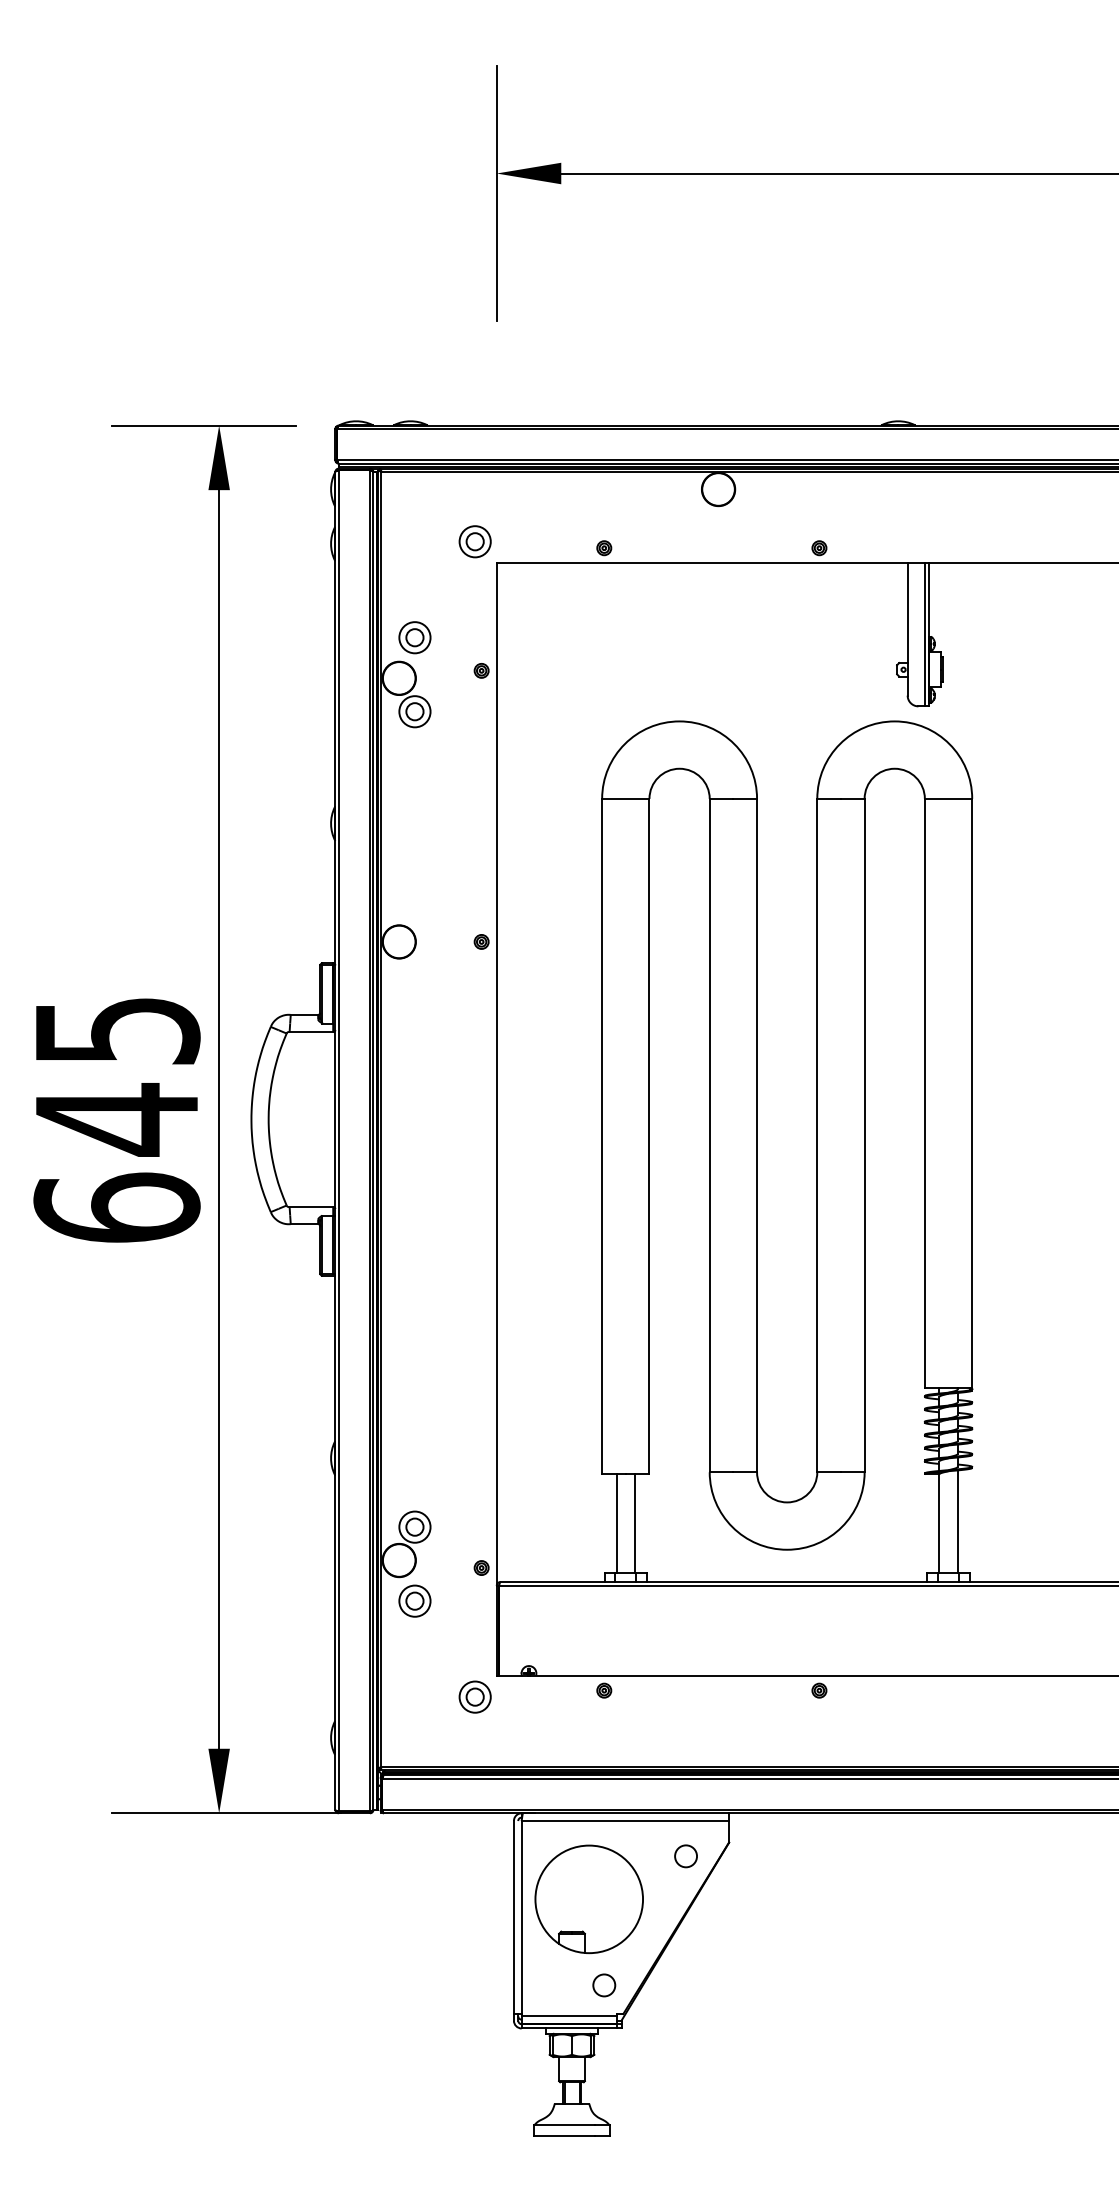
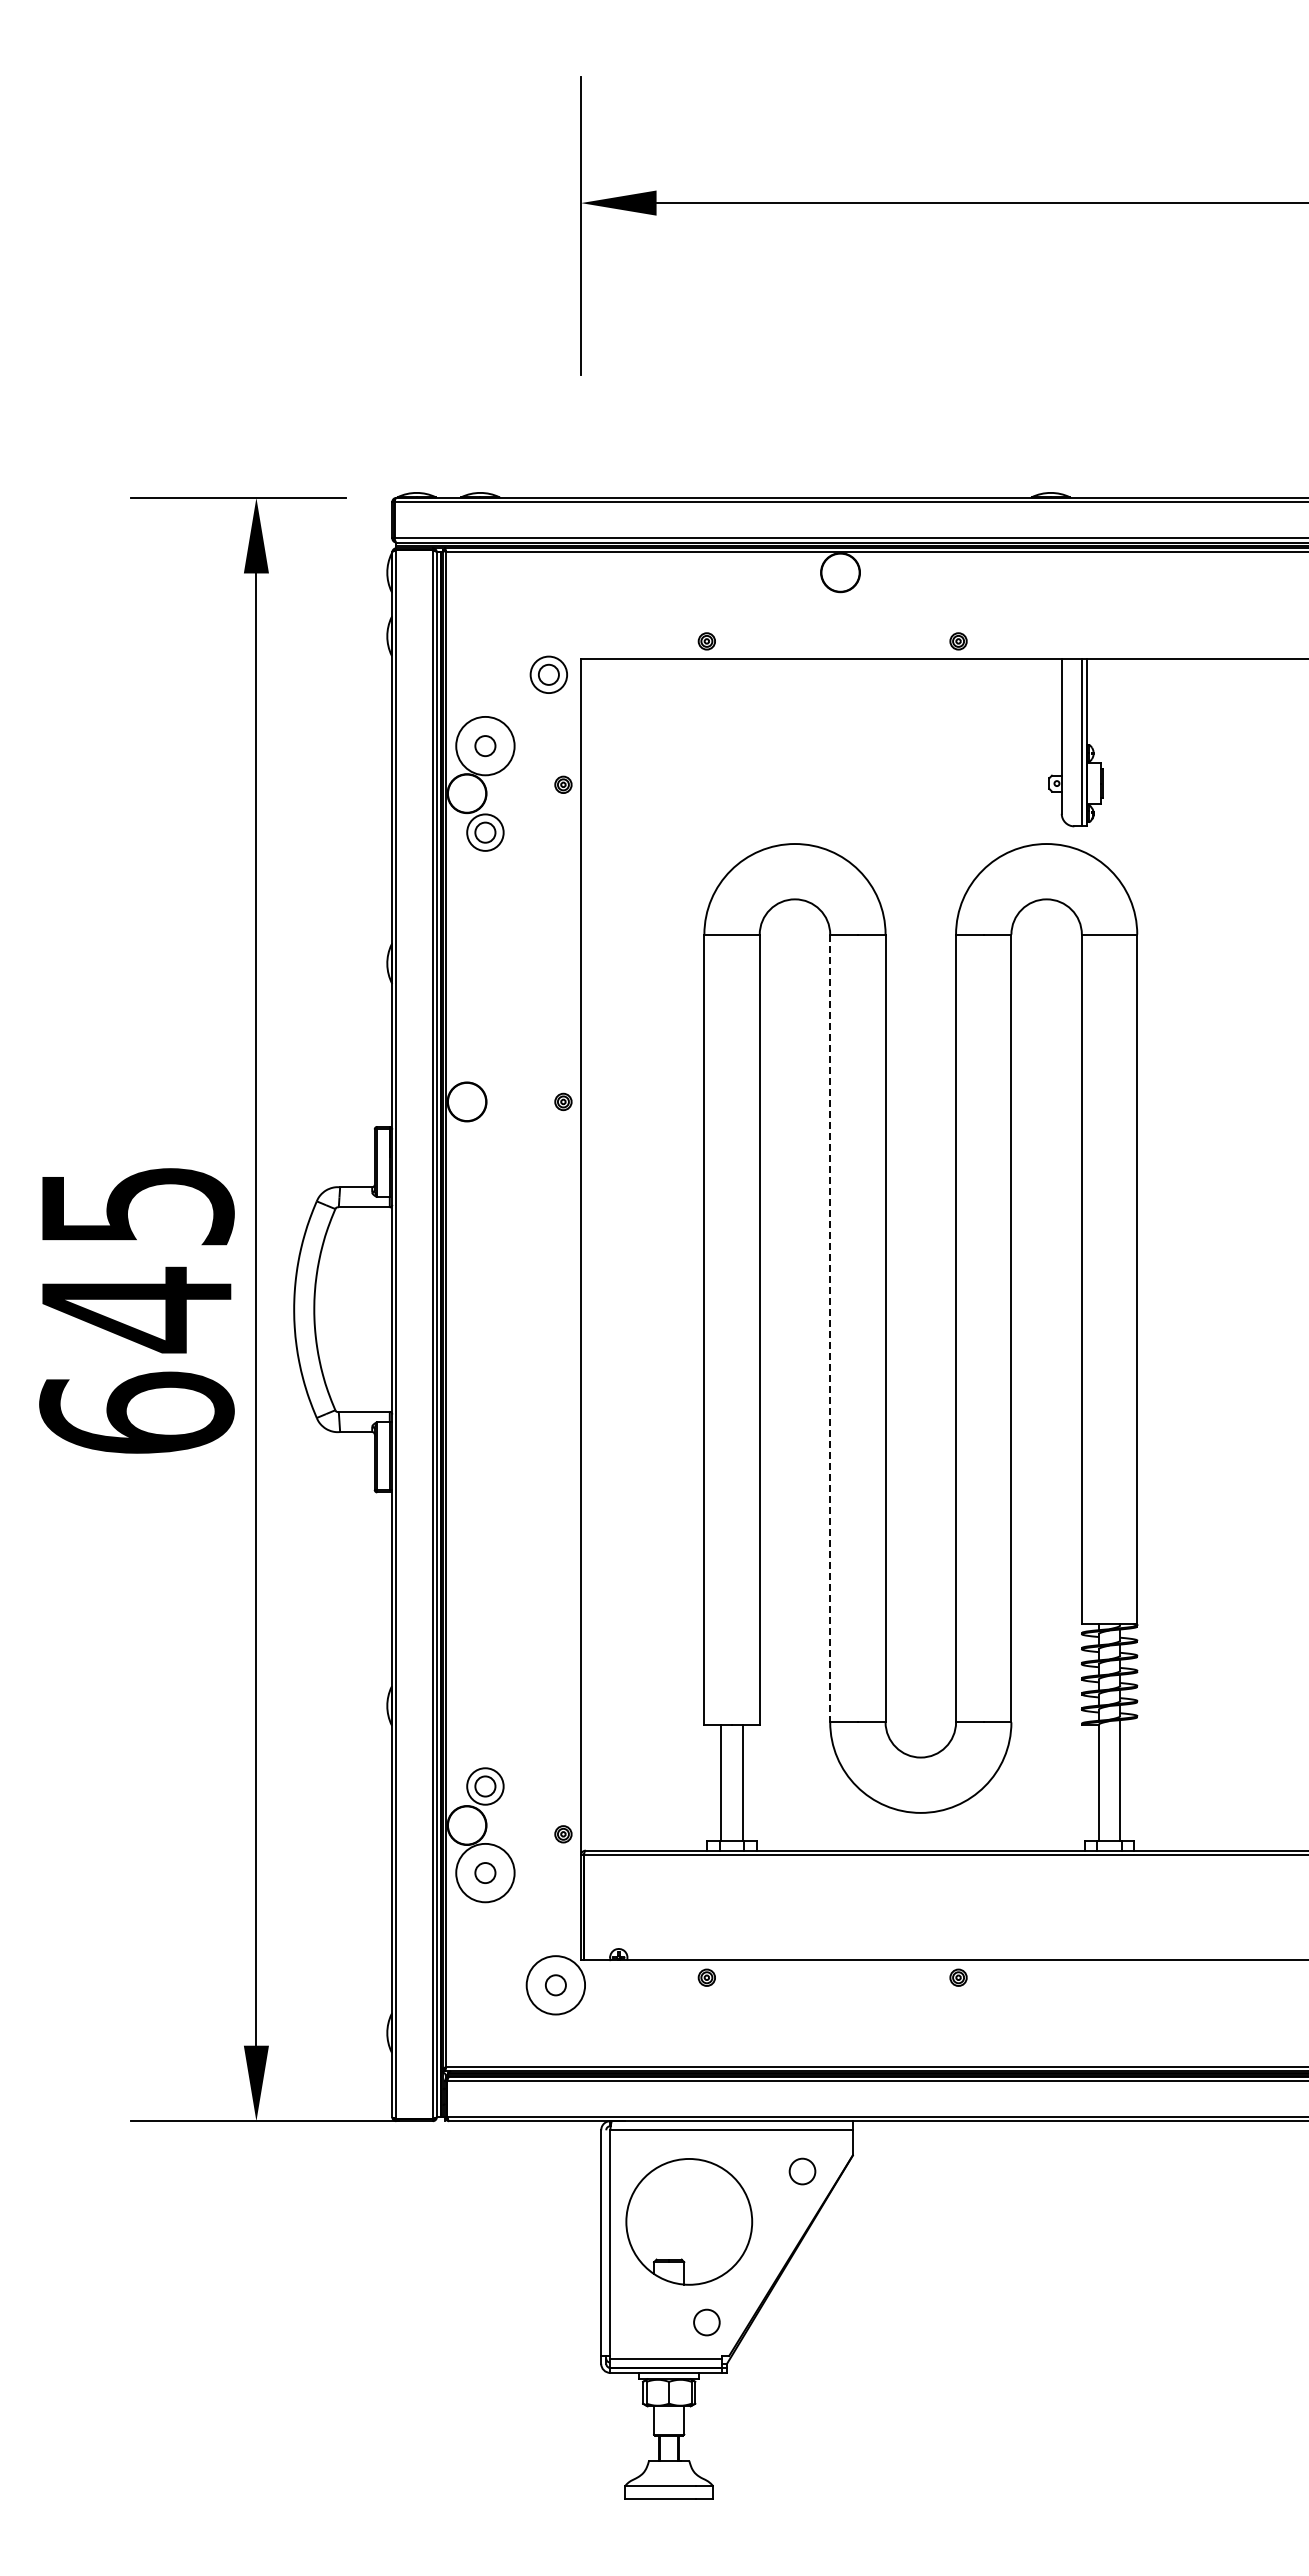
part: (474, 541) -> (548, 674), moved
circle: (415, 637) -> (485, 745), size x1.6
line: (709, 1135) -> (830, 1328), solid -> dashed
circle: (415, 1600) -> (485, 1872), size x1.6
circle: (474, 1697) -> (555, 1985), size x1.6

